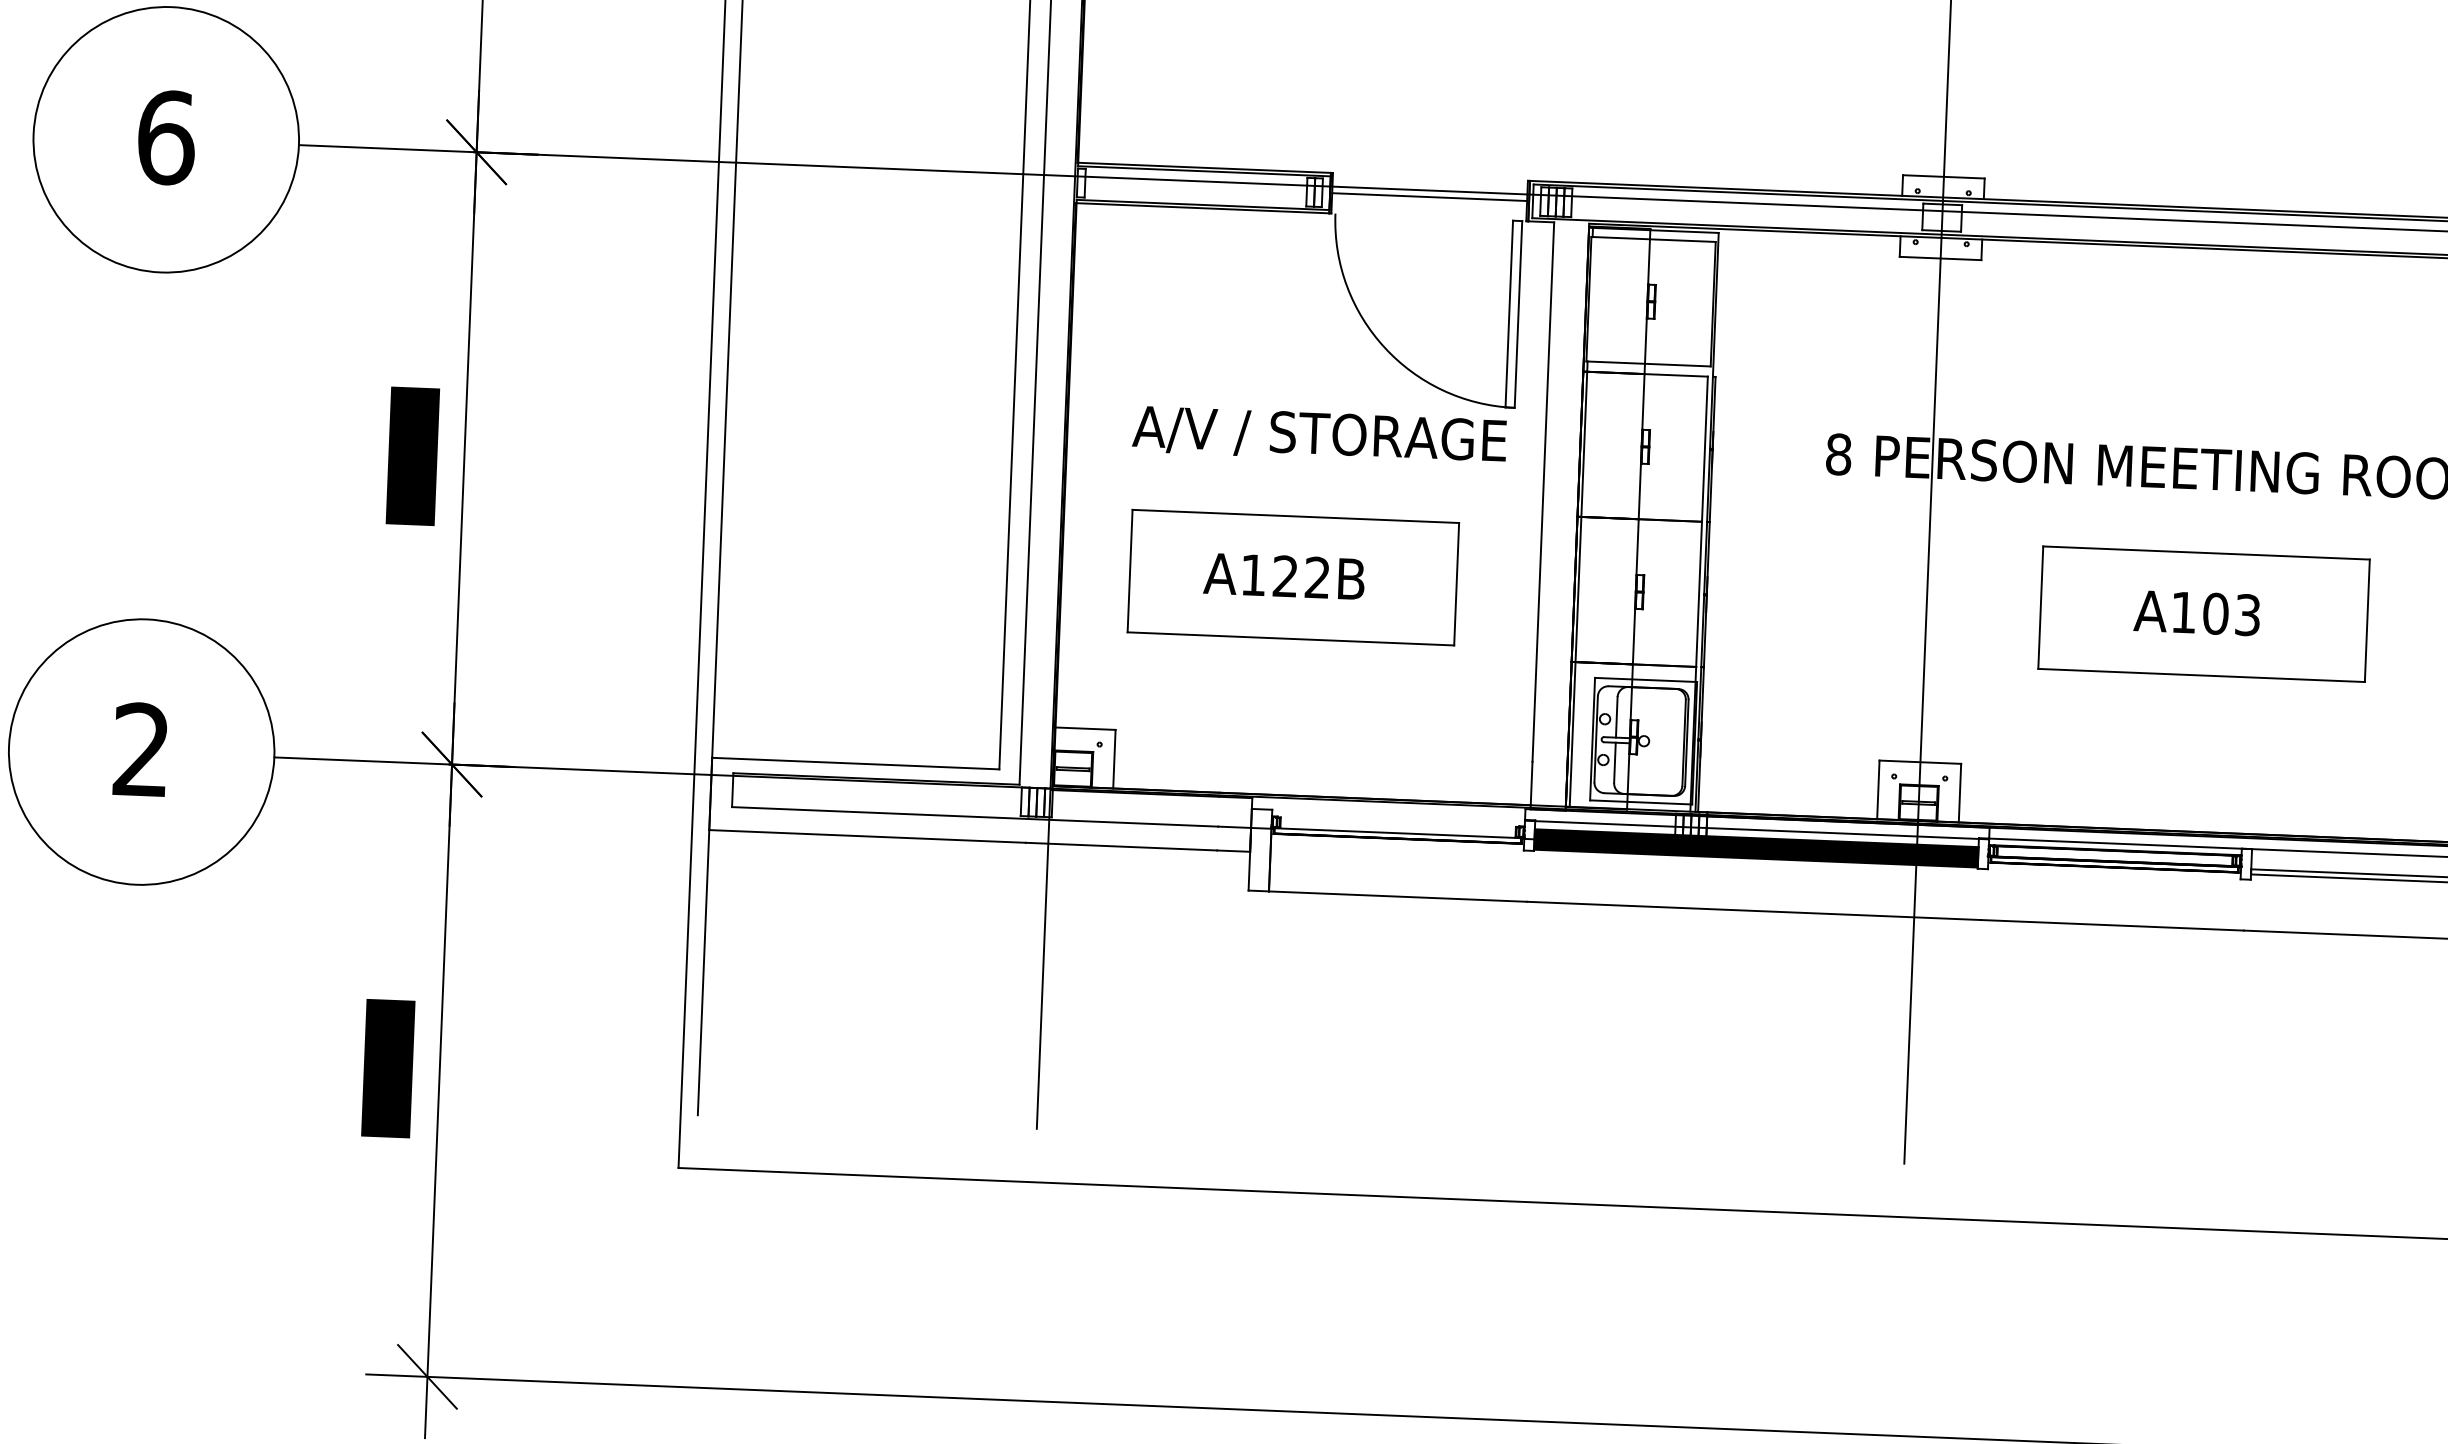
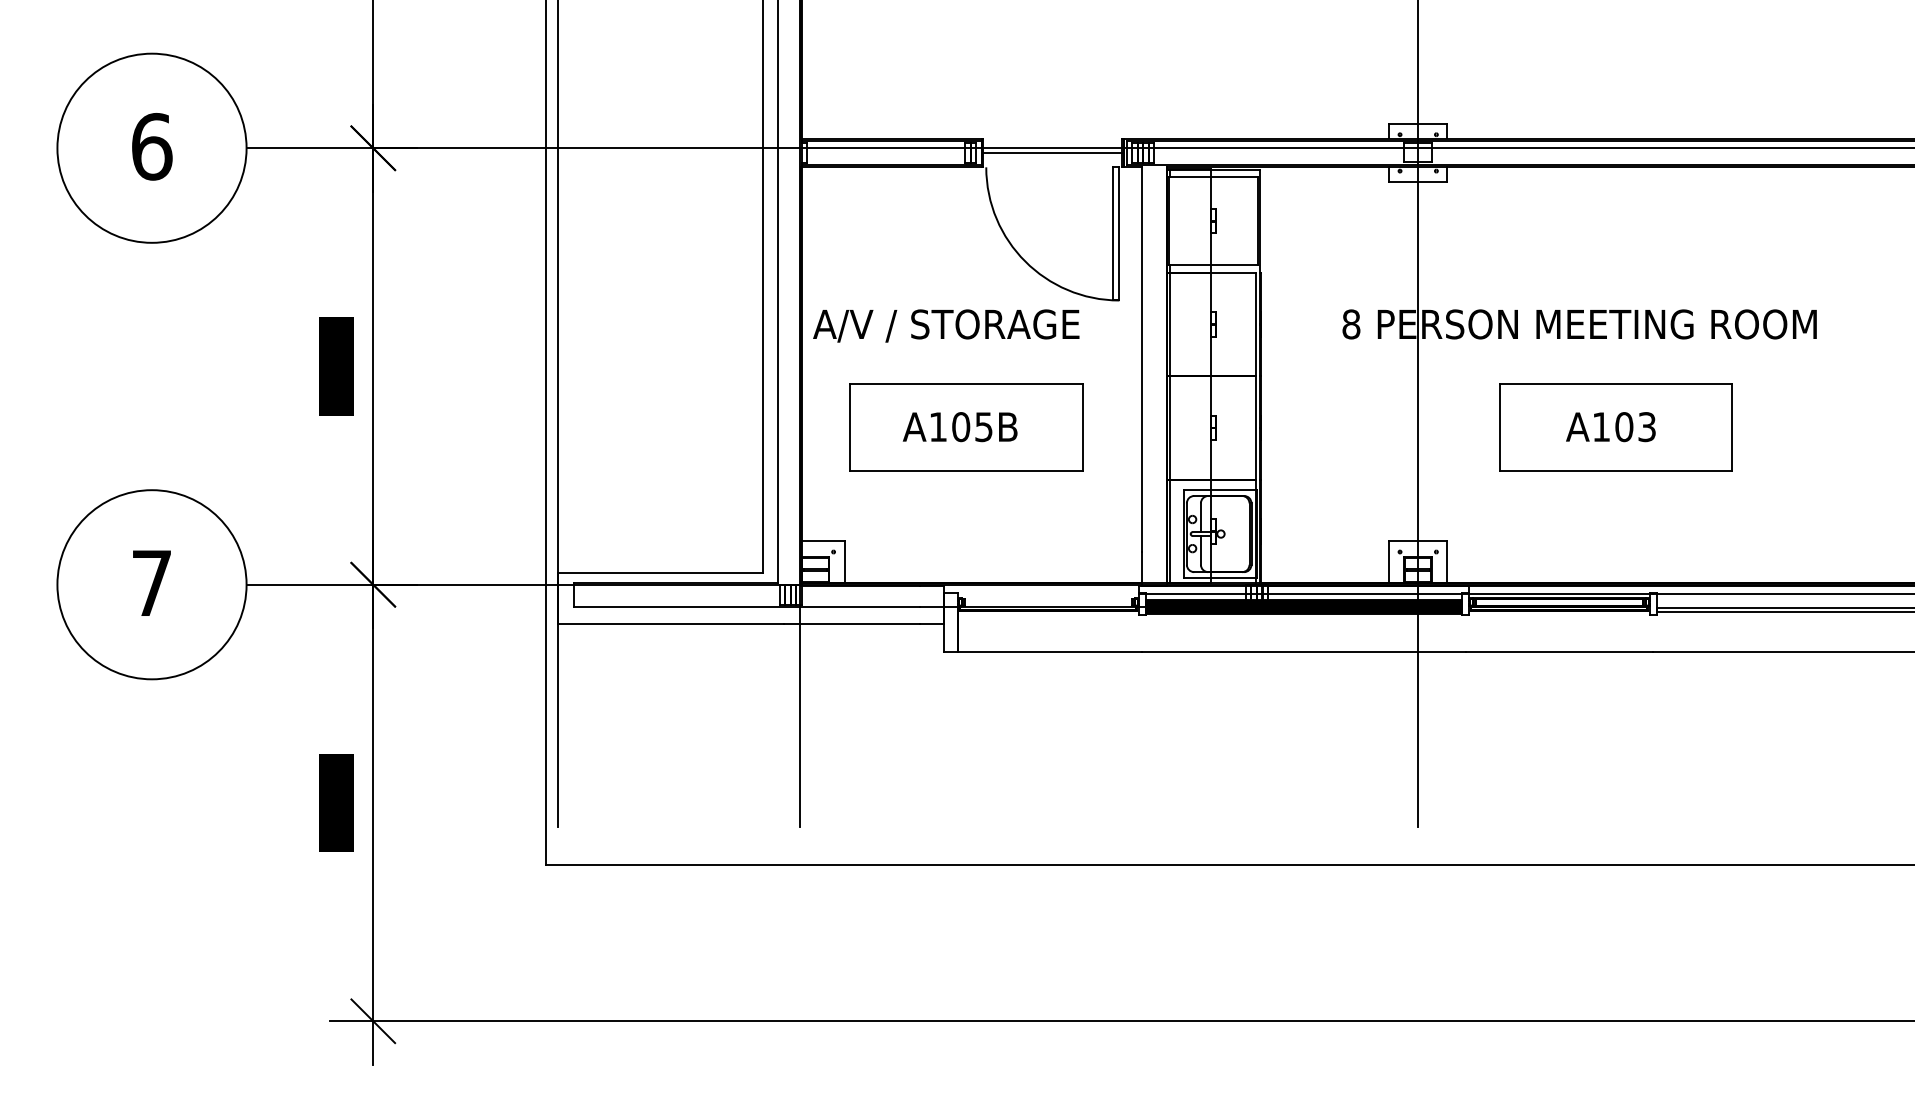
text: (1319, 435) -> (946, 325), moved
text: (1301, 577) -> (972, 427), A122B -> A105B
text: (141, 748) -> (151, 582), 2 -> 7

